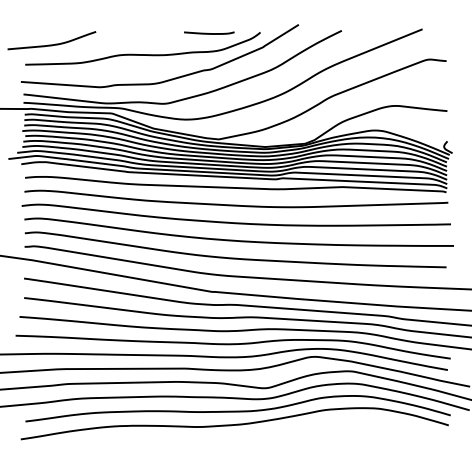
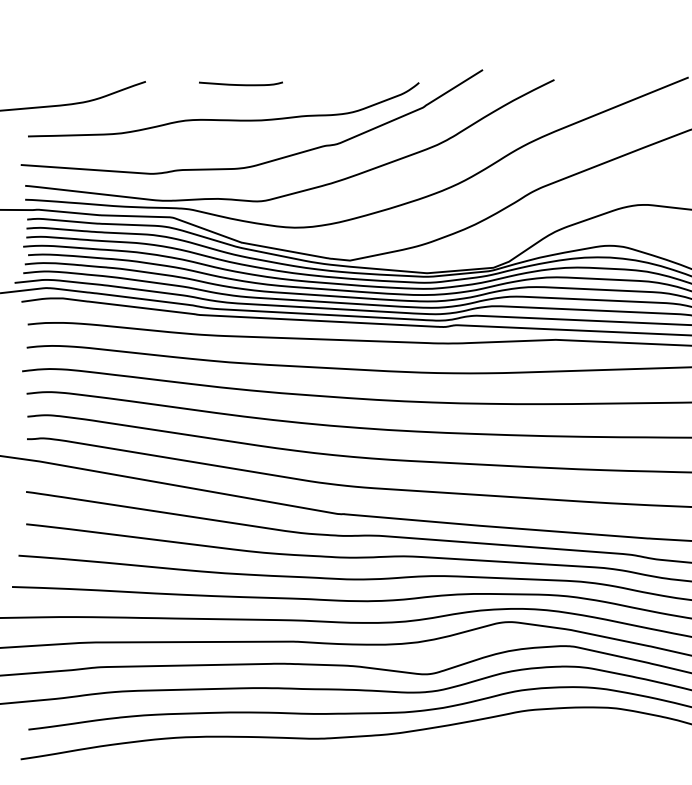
curve: (209, 33) -> (241, 84), moved

